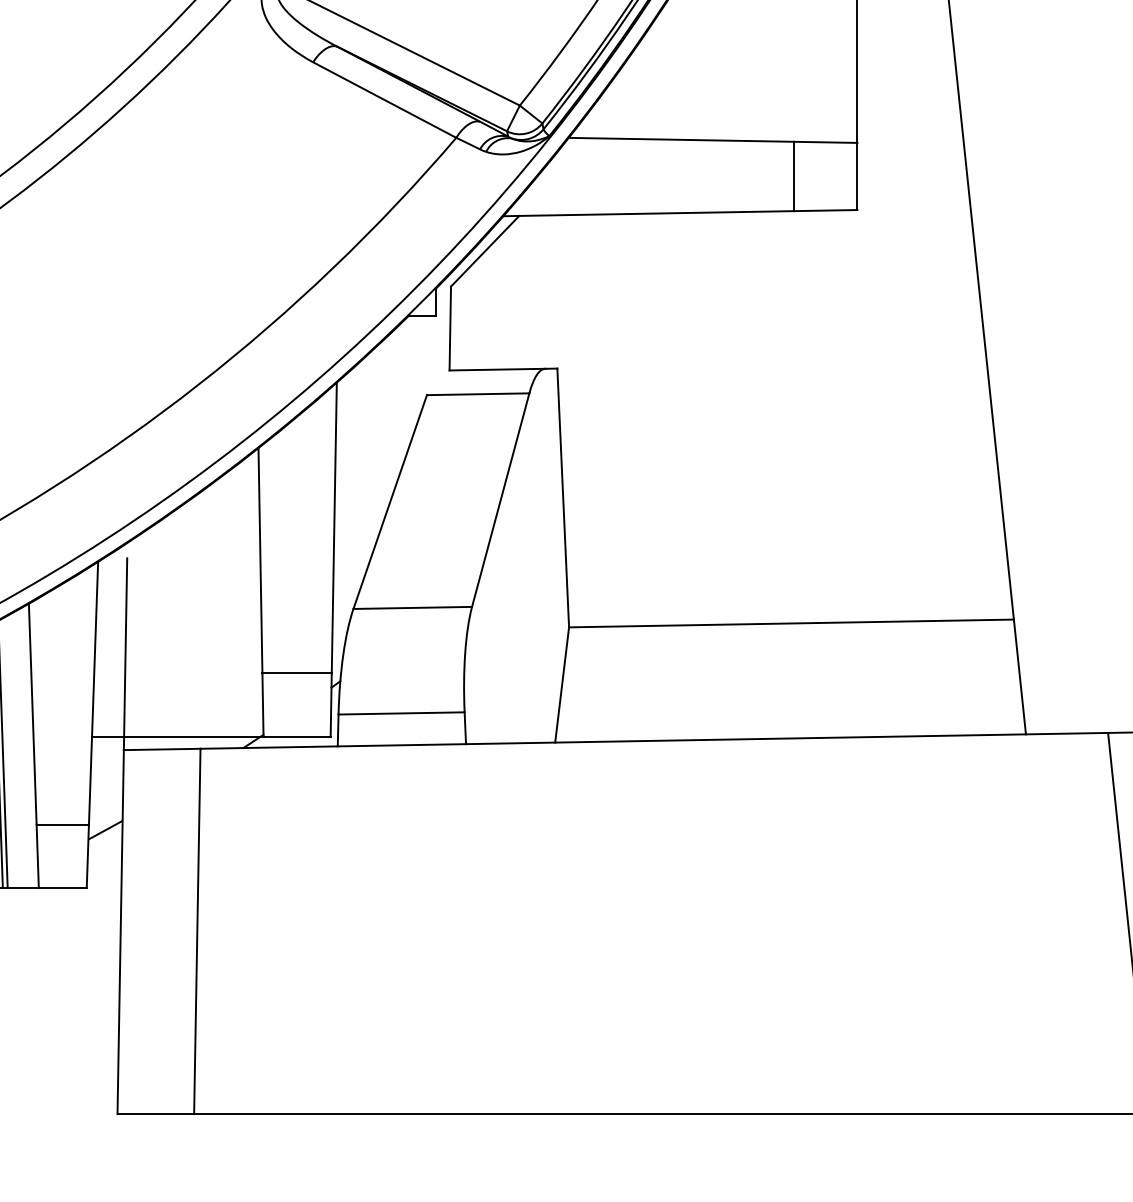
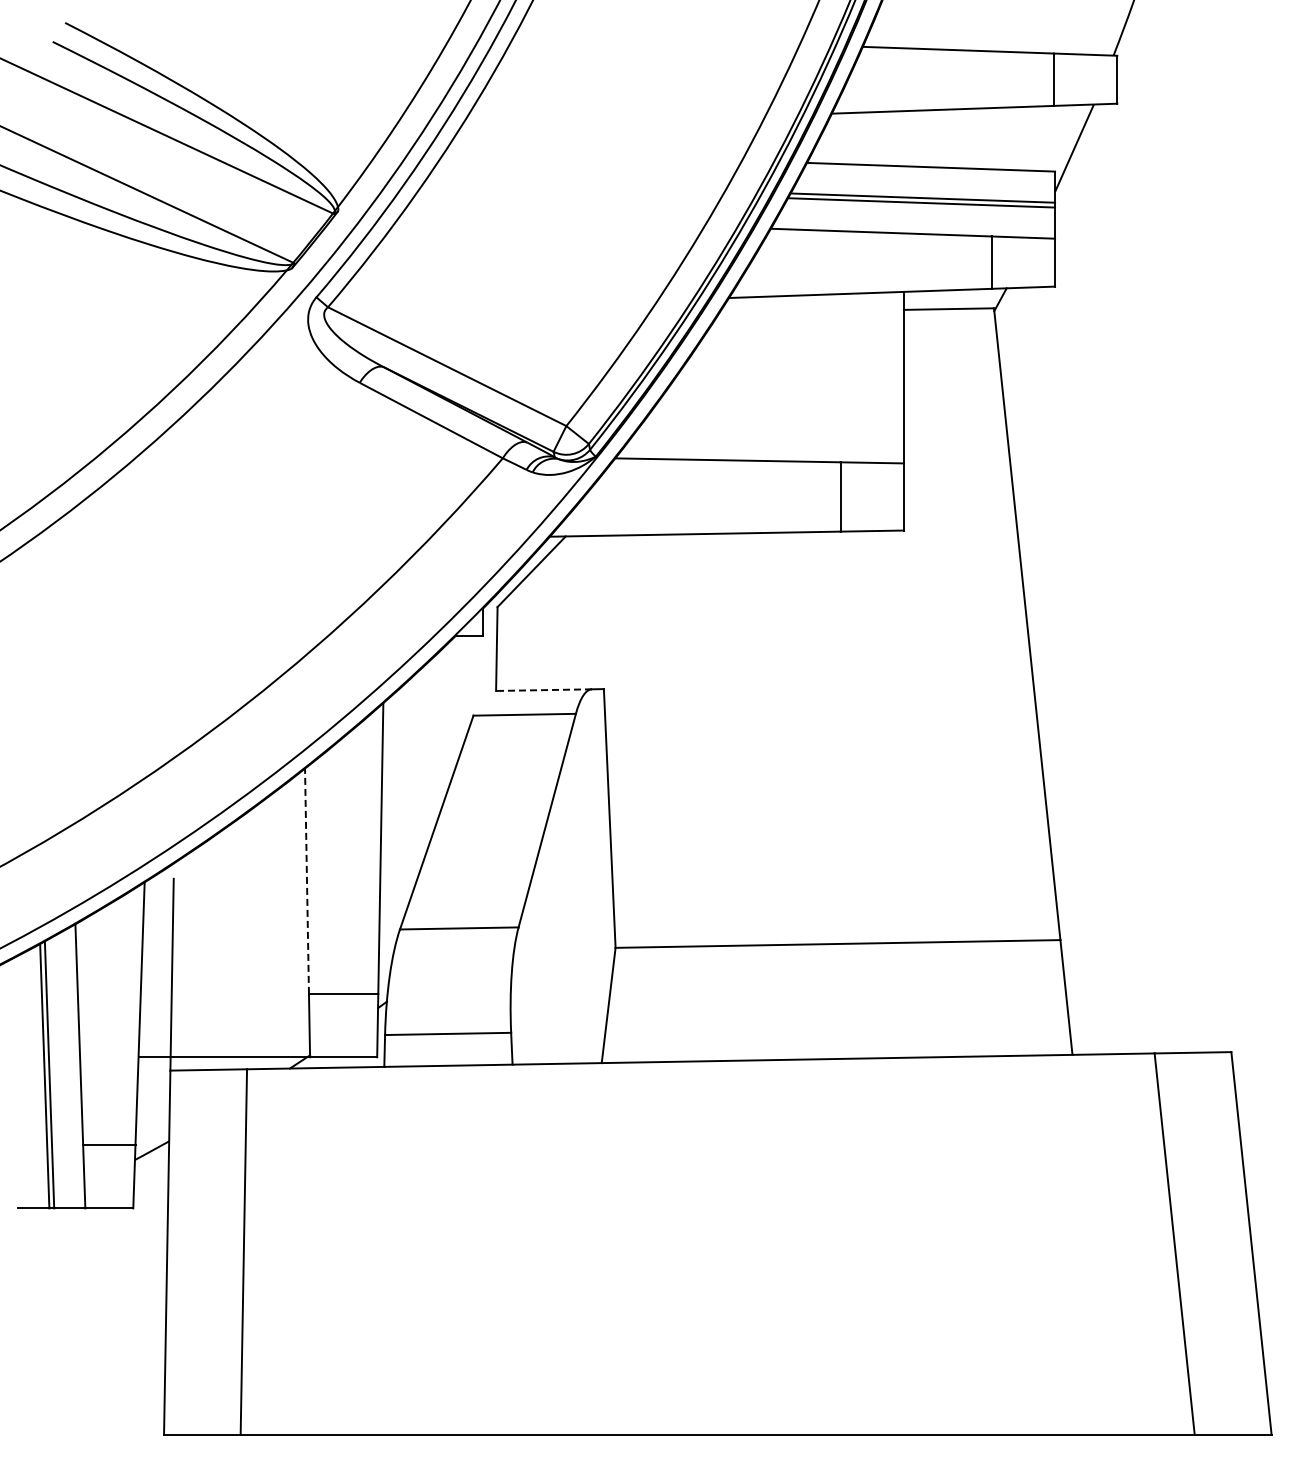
line: (497, 370) -> (544, 690), solid -> dashed
line: (260, 561) -> (307, 881), solid -> dashed

